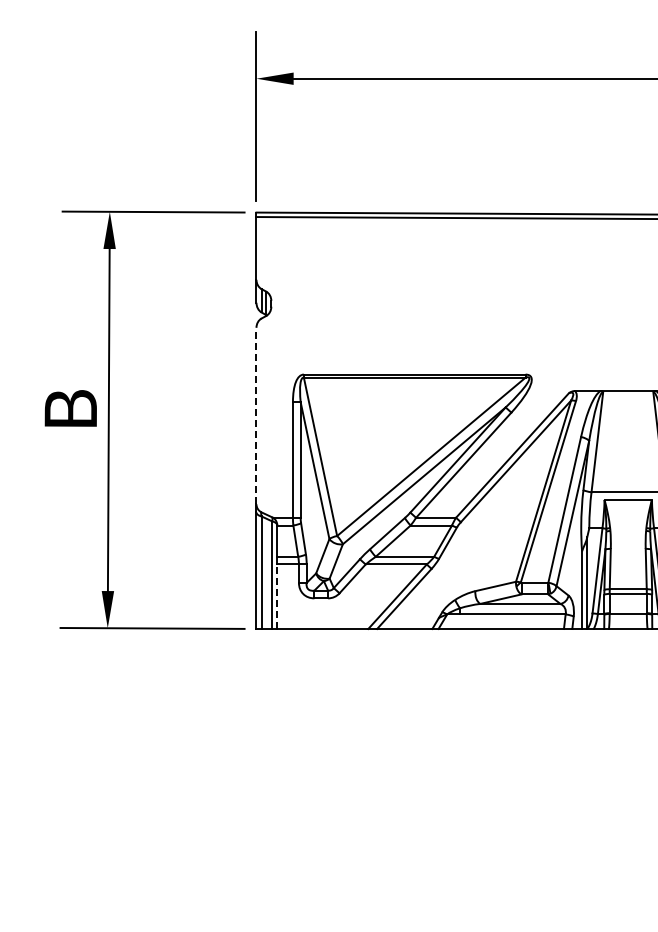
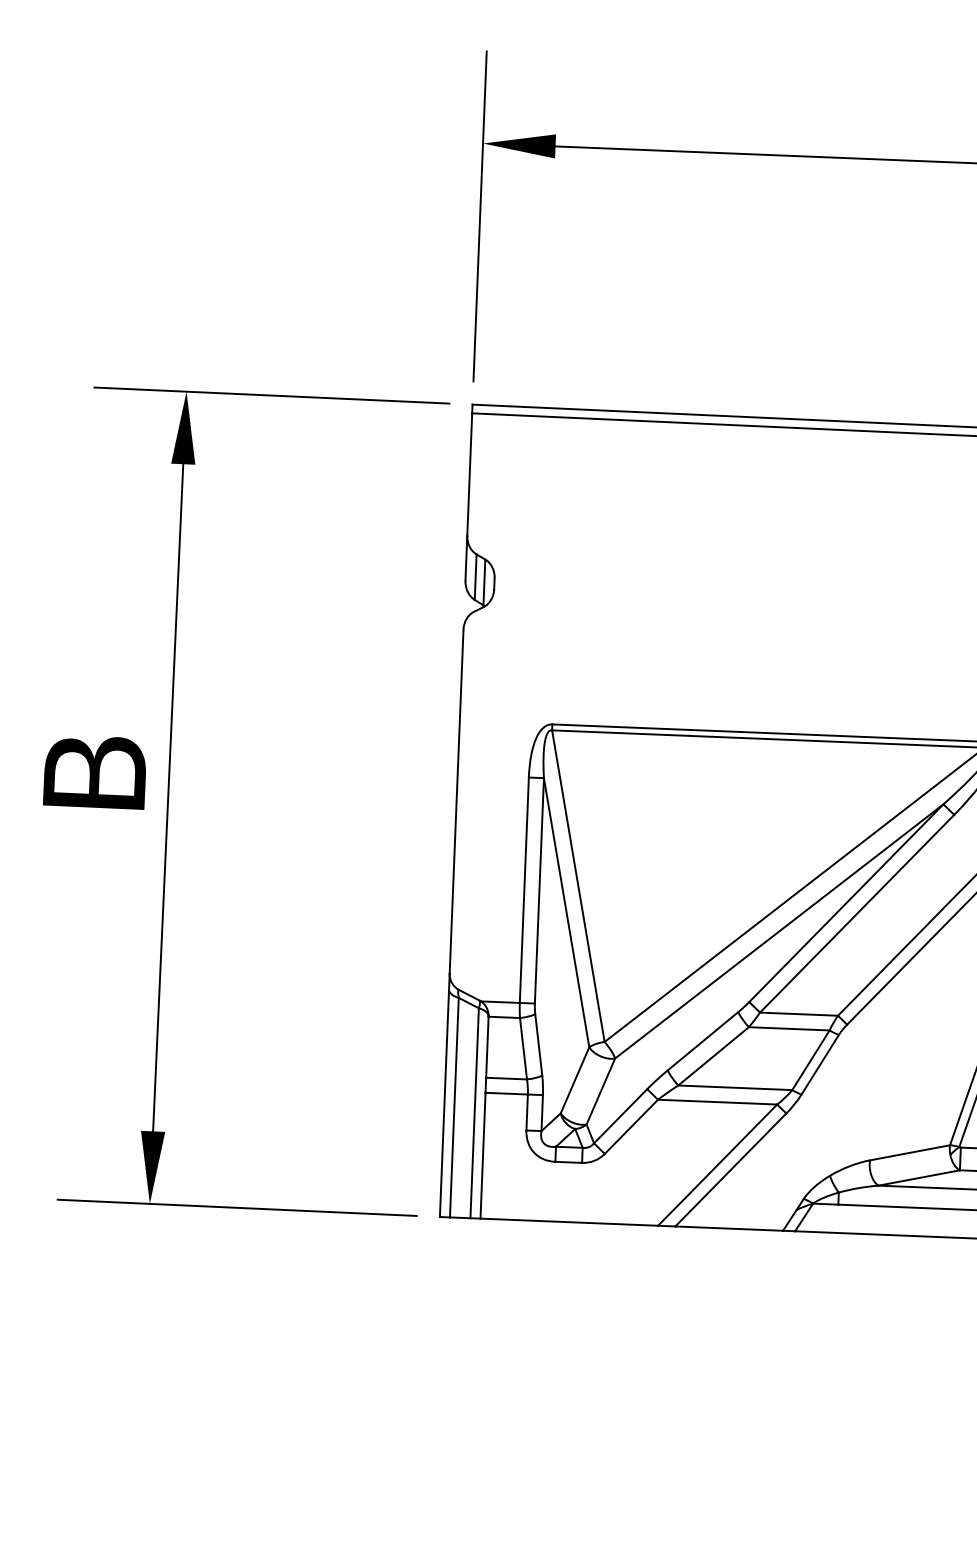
line: (256, 415) -> (456, 800), dashed -> solid
line: (277, 596) -> (483, 1155), dashed -> solid

